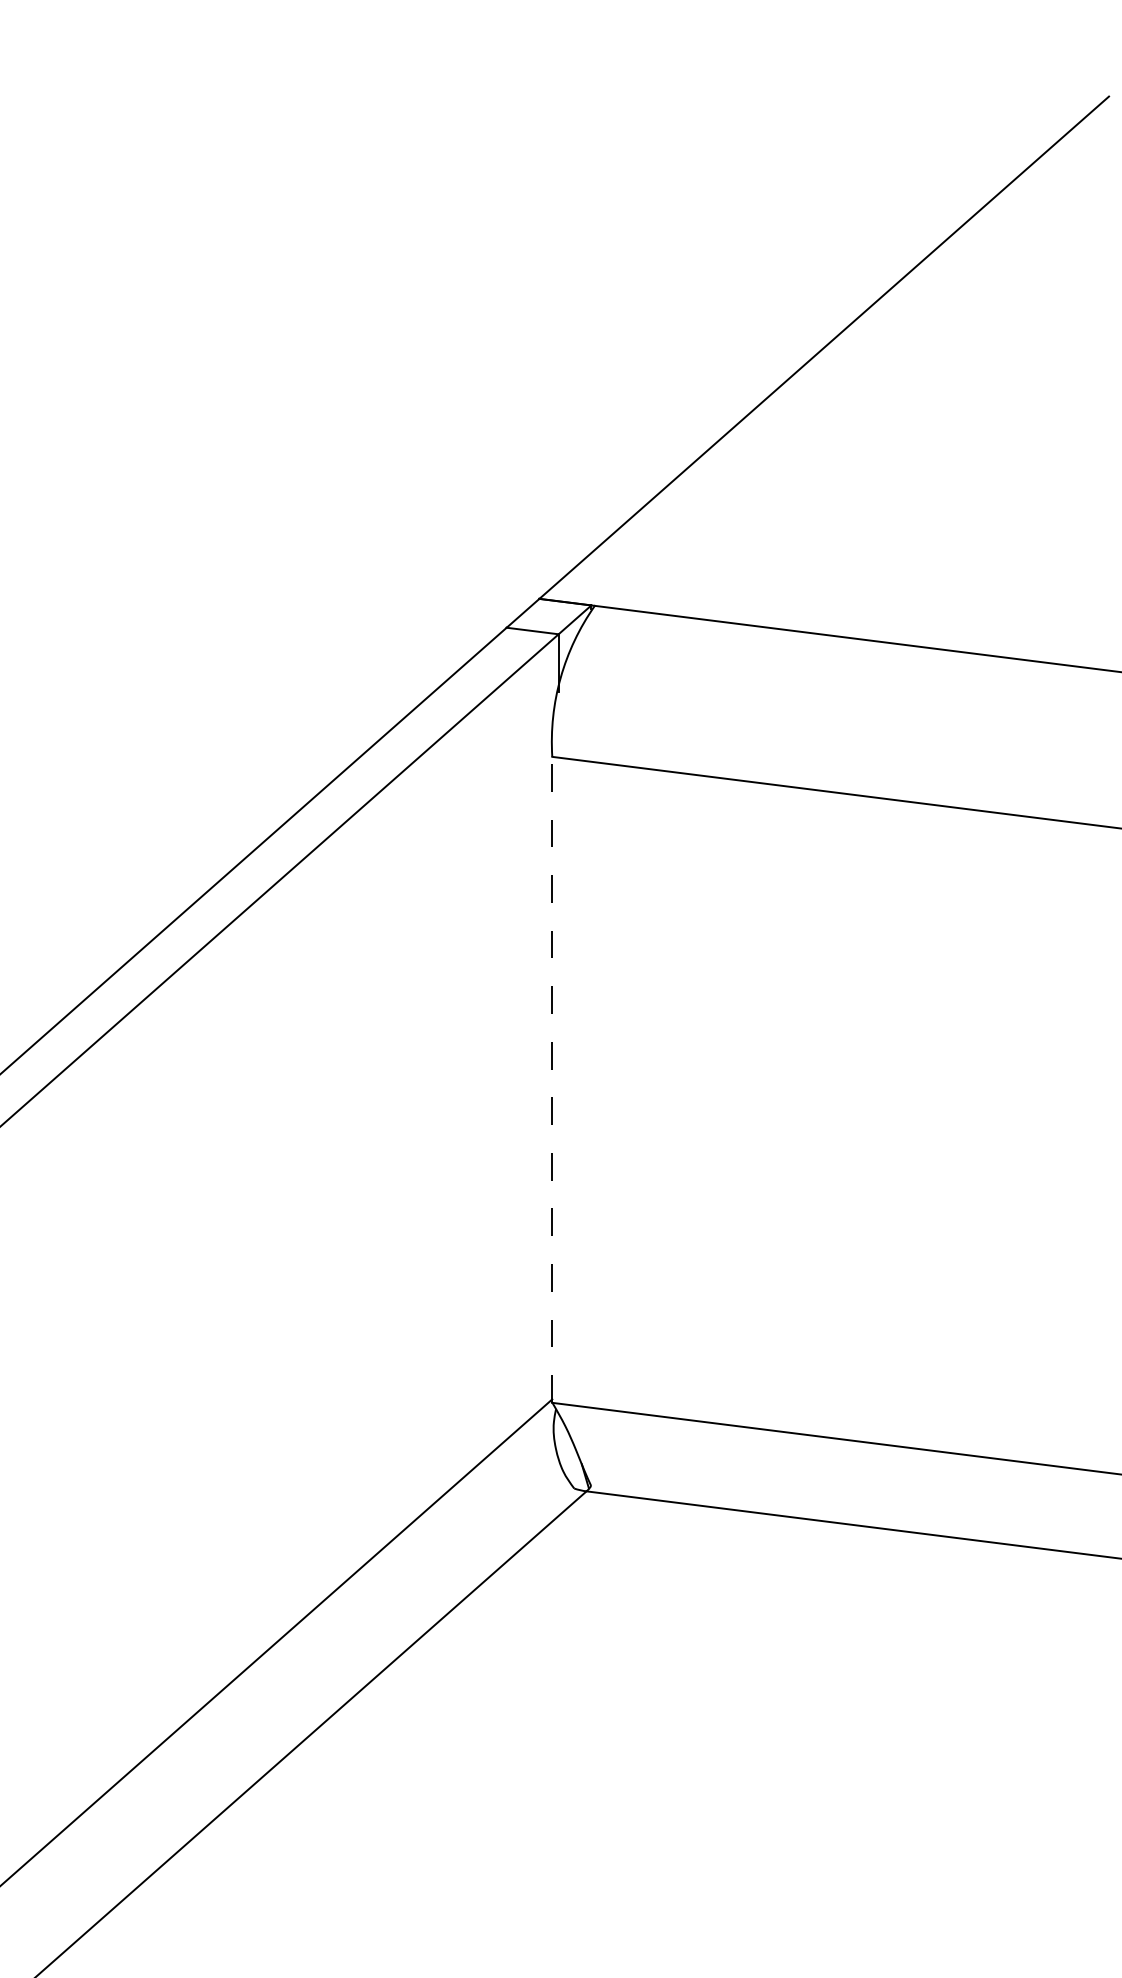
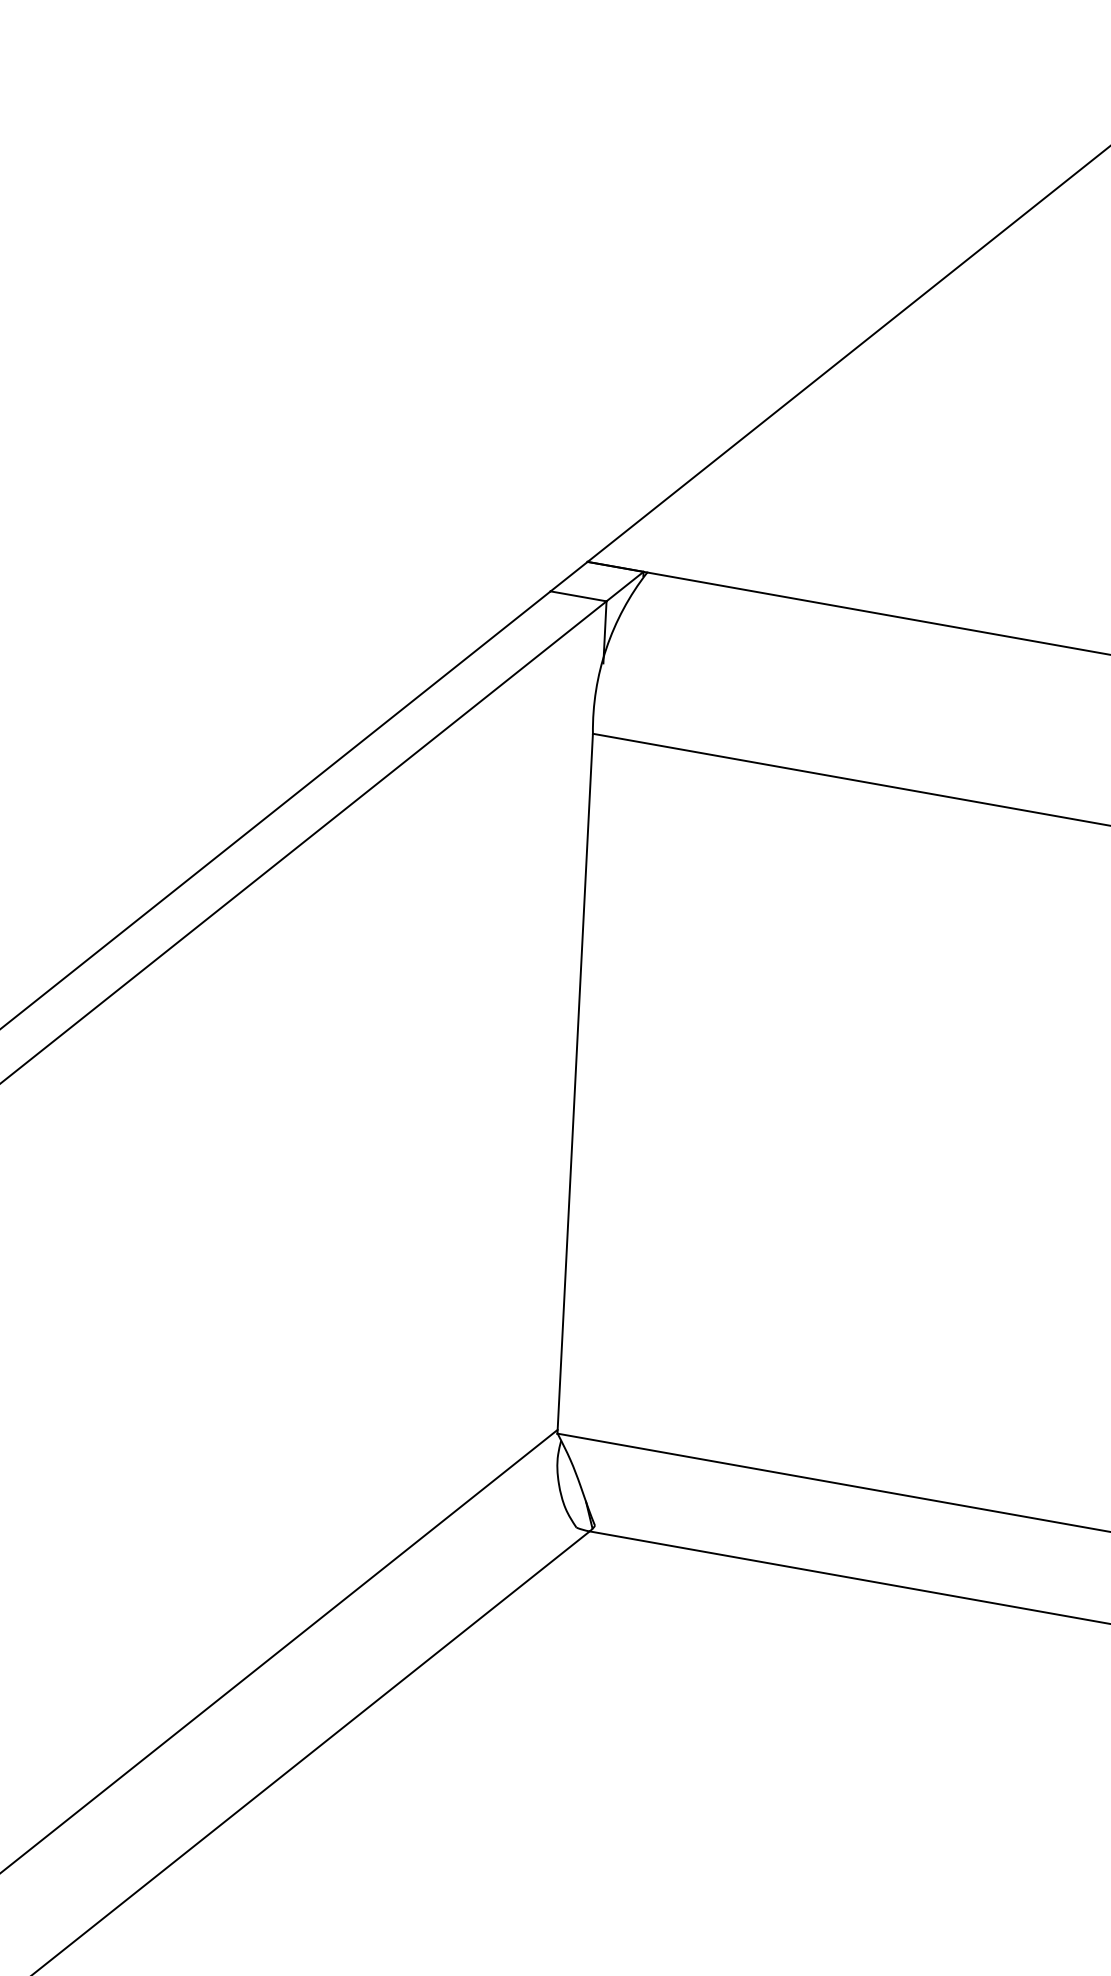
line: (552, 1079) -> (575, 1083), dashed -> solid

